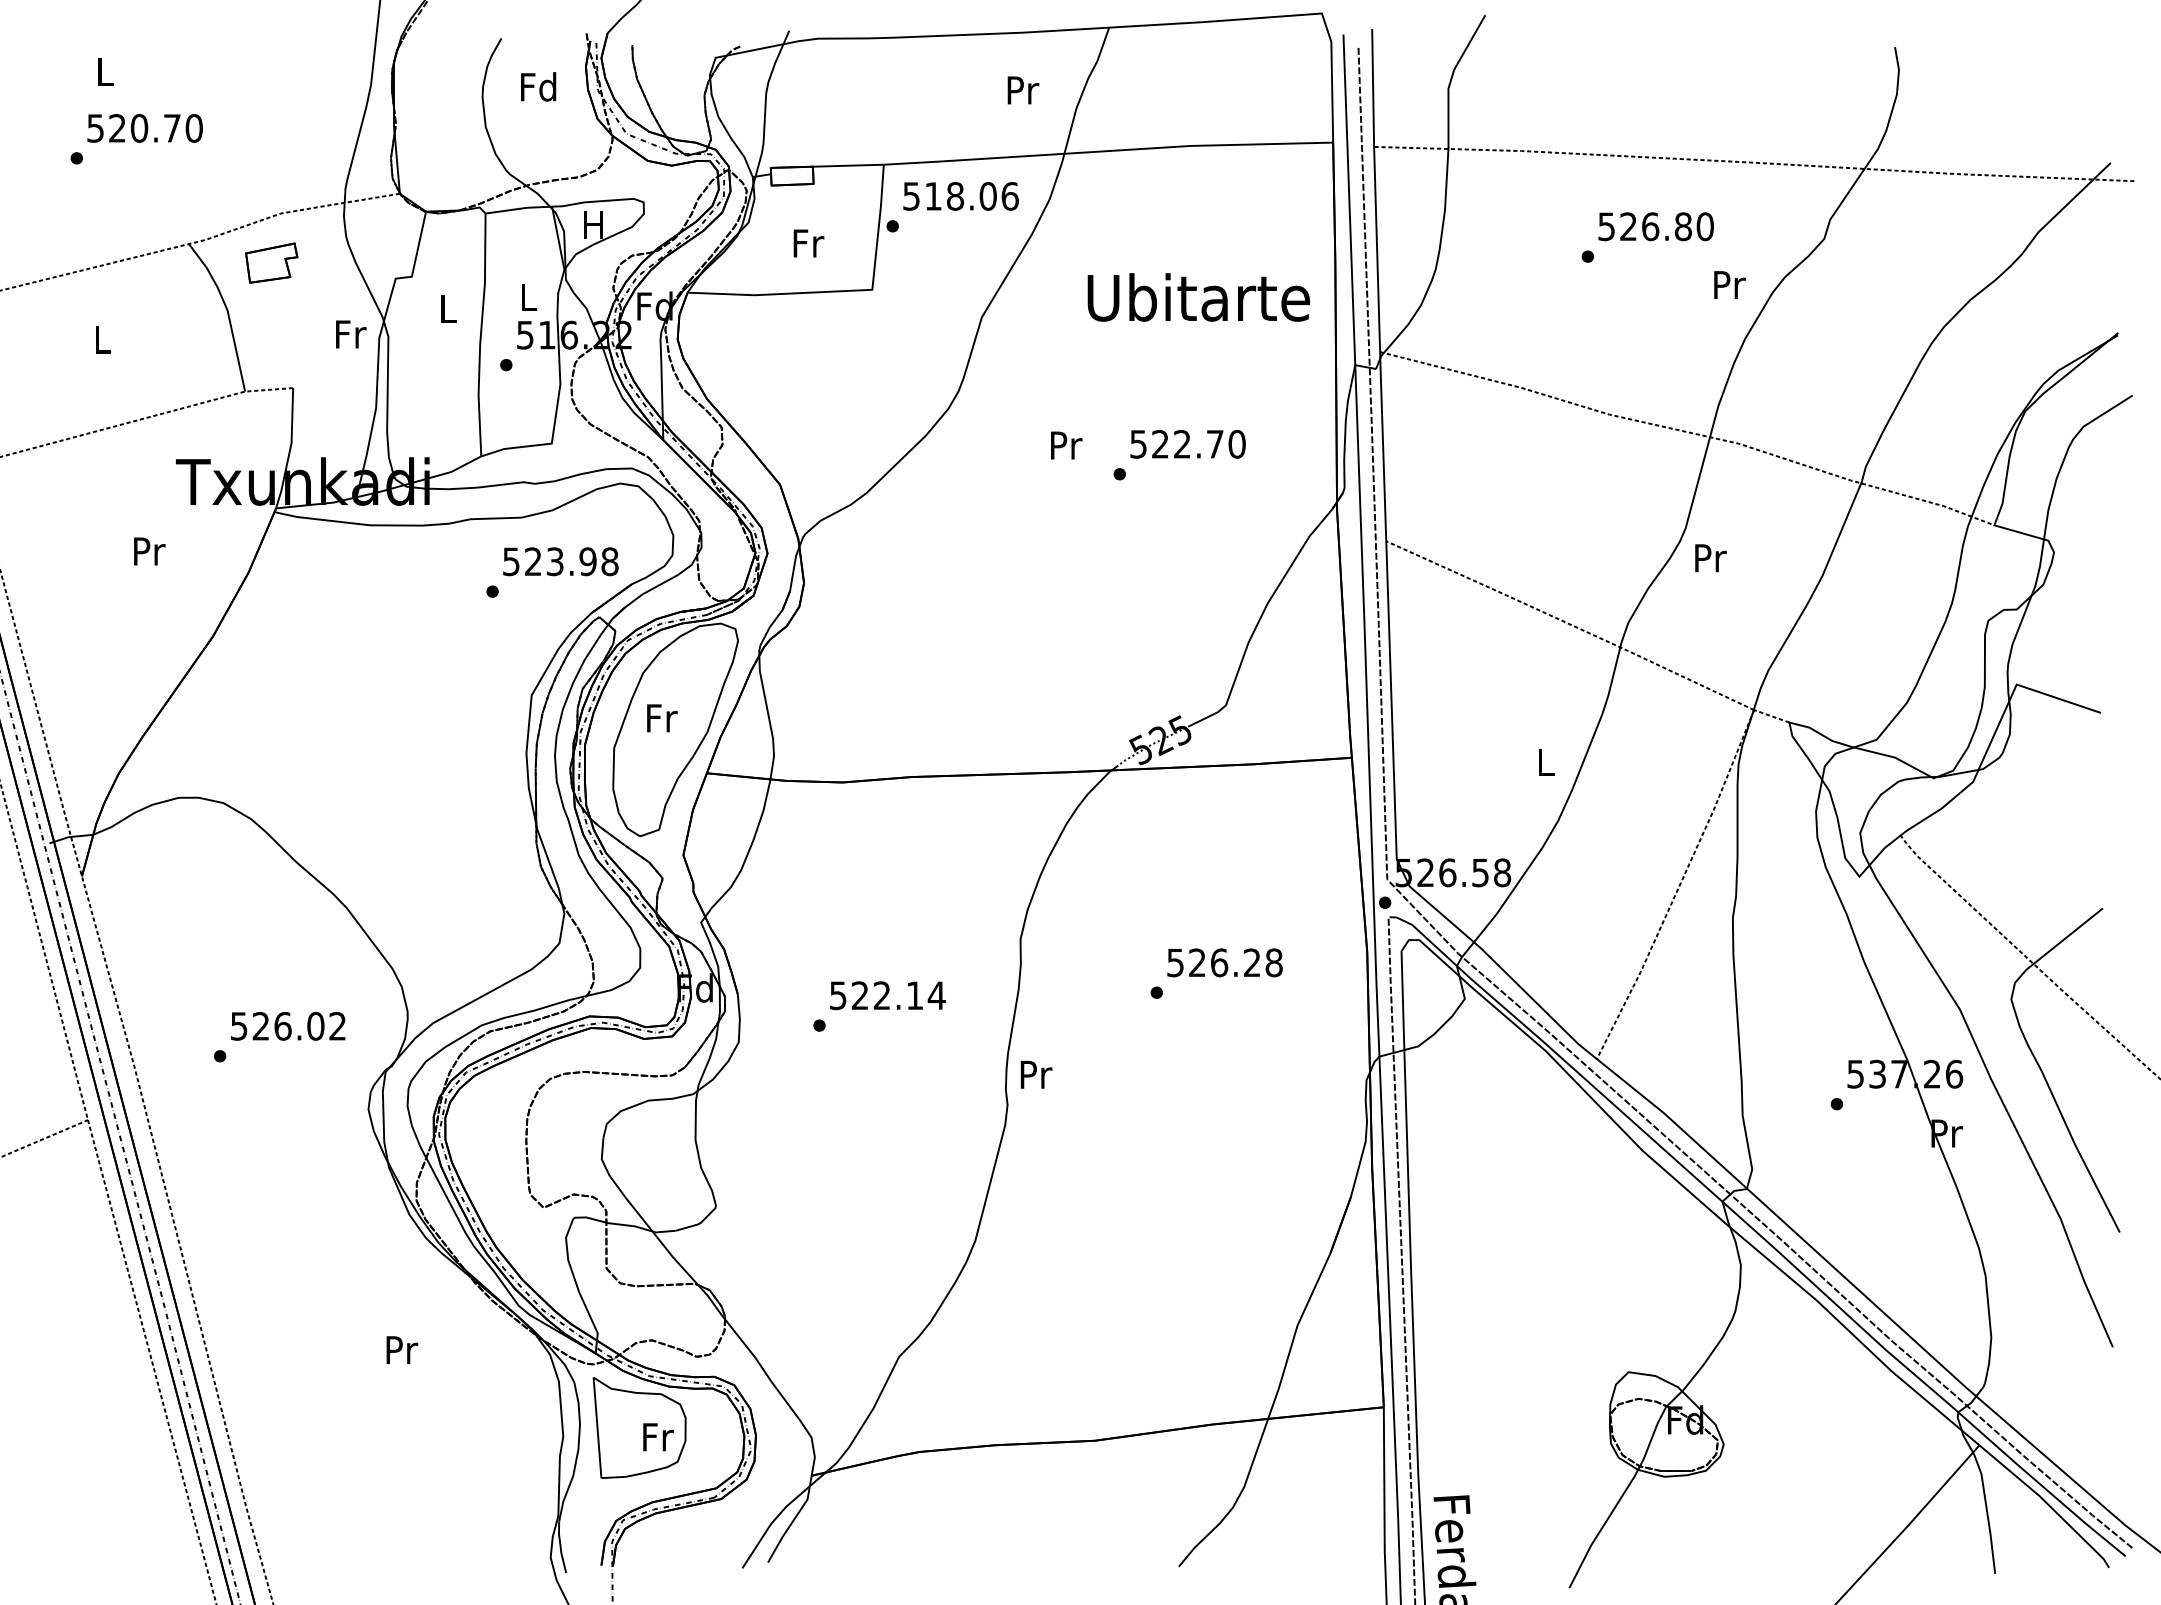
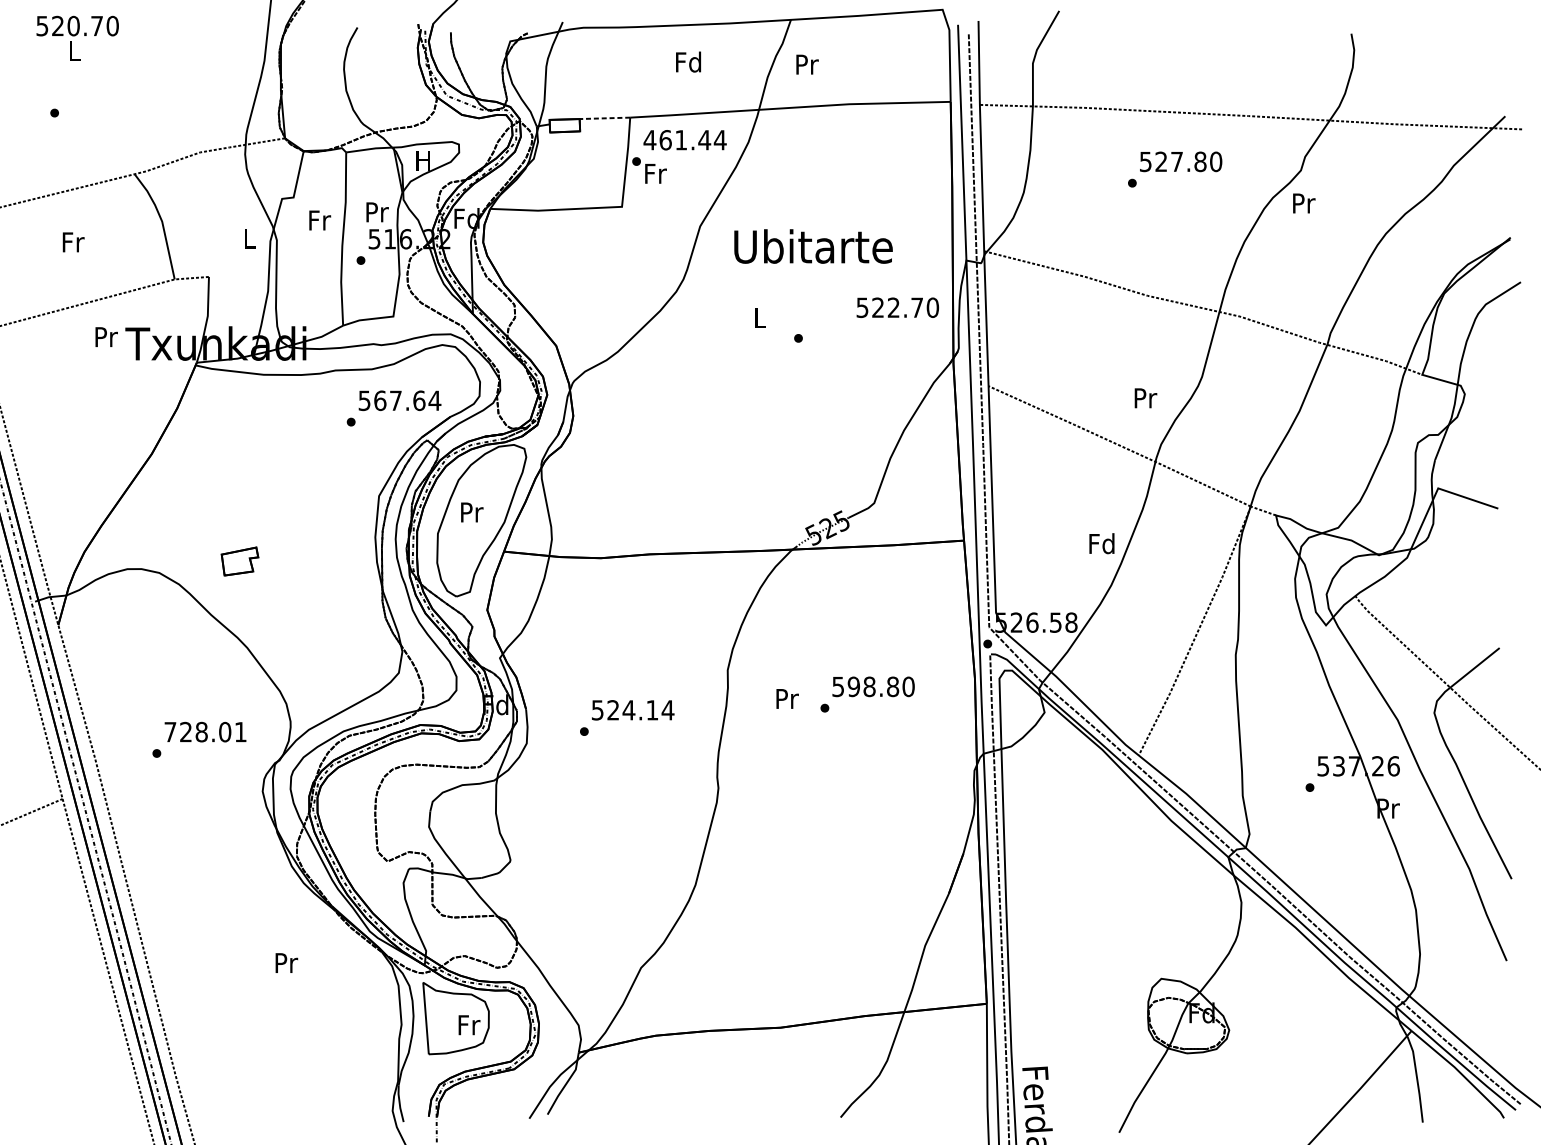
text: (538, 86) -> (688, 61), moved
text: (1023, 90) -> (807, 64), moved
text: (144, 128) -> (77, 26), moved
line: (847, 165) -> (604, 118), solid -> dashed
text: (960, 196) -> (684, 140), 518.06 -> 461.44
text: (1650, 226) -> (1177, 161), 526.80 -> 527.80
text: (808, 243) -> (655, 173), moved
part: (271, 262) -> (239, 561), moved
text: (1729, 284) -> (1303, 203), moved
text: (529, 297) -> (377, 212), L -> Pr
text: (1198, 297) -> (813, 246), moved
text: (448, 308) -> (319, 220), L -> Fr
text: (351, 334) -> (250, 238), Fr -> L
text: (103, 339) -> (73, 242), L -> Fr
text: (1187, 444) -> (897, 307), moved
text: (1066, 445) -> (760, 317), Pr -> L
text: (149, 551) -> (106, 337), moved
text: (1710, 558) -> (1145, 398), moved
text: (571, 561) -> (407, 400), 523.98 -> 567.64
text: (662, 718) -> (472, 512), Fr -> Pr
text: (1544, 761) -> (1101, 543), L -> Fd
text: (1235, 962) -> (881, 686), 526.28 -> 598.80
text: (882, 995) -> (629, 710), 522.14 -> 524.14
text: (288, 1026) -> (205, 732), 526.02 -> 728.01
text: (1036, 1074) -> (787, 698), moved

